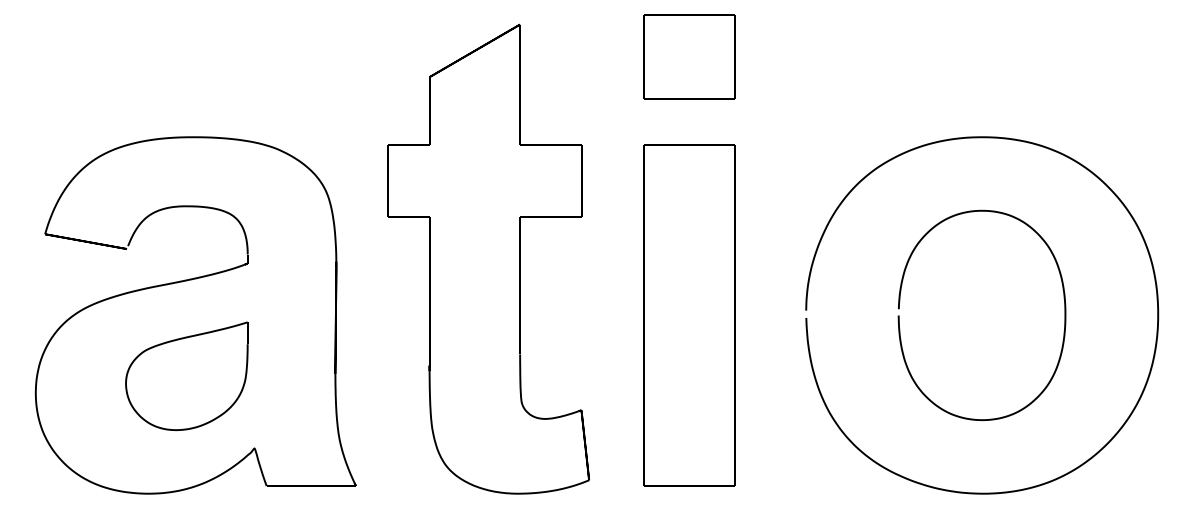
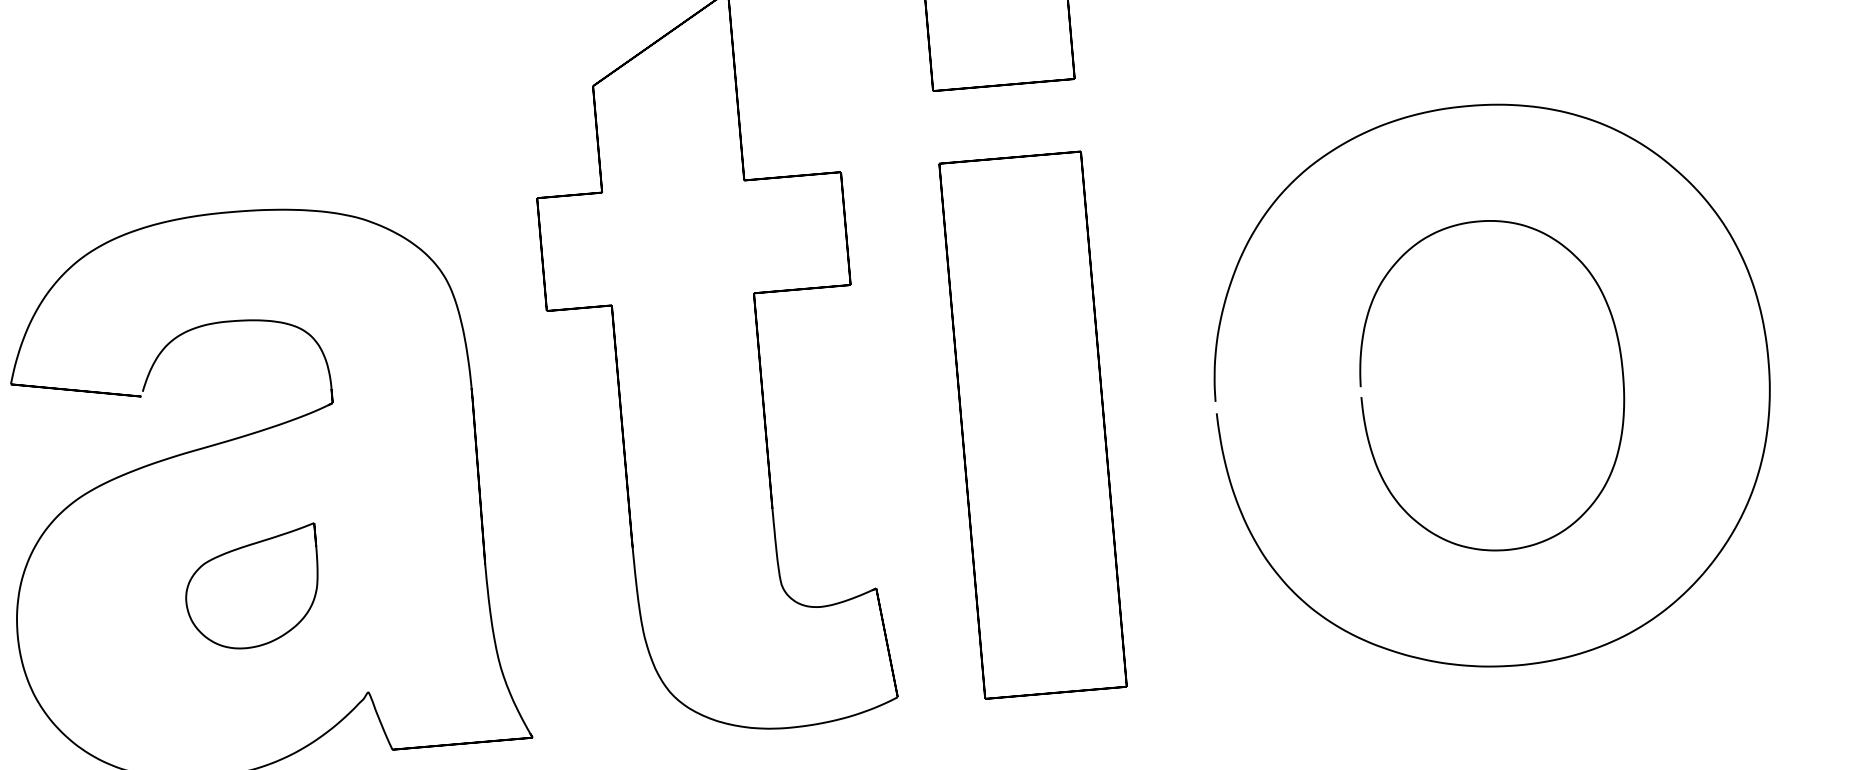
part: (186, 375) -> (251, 587), size x0.7

